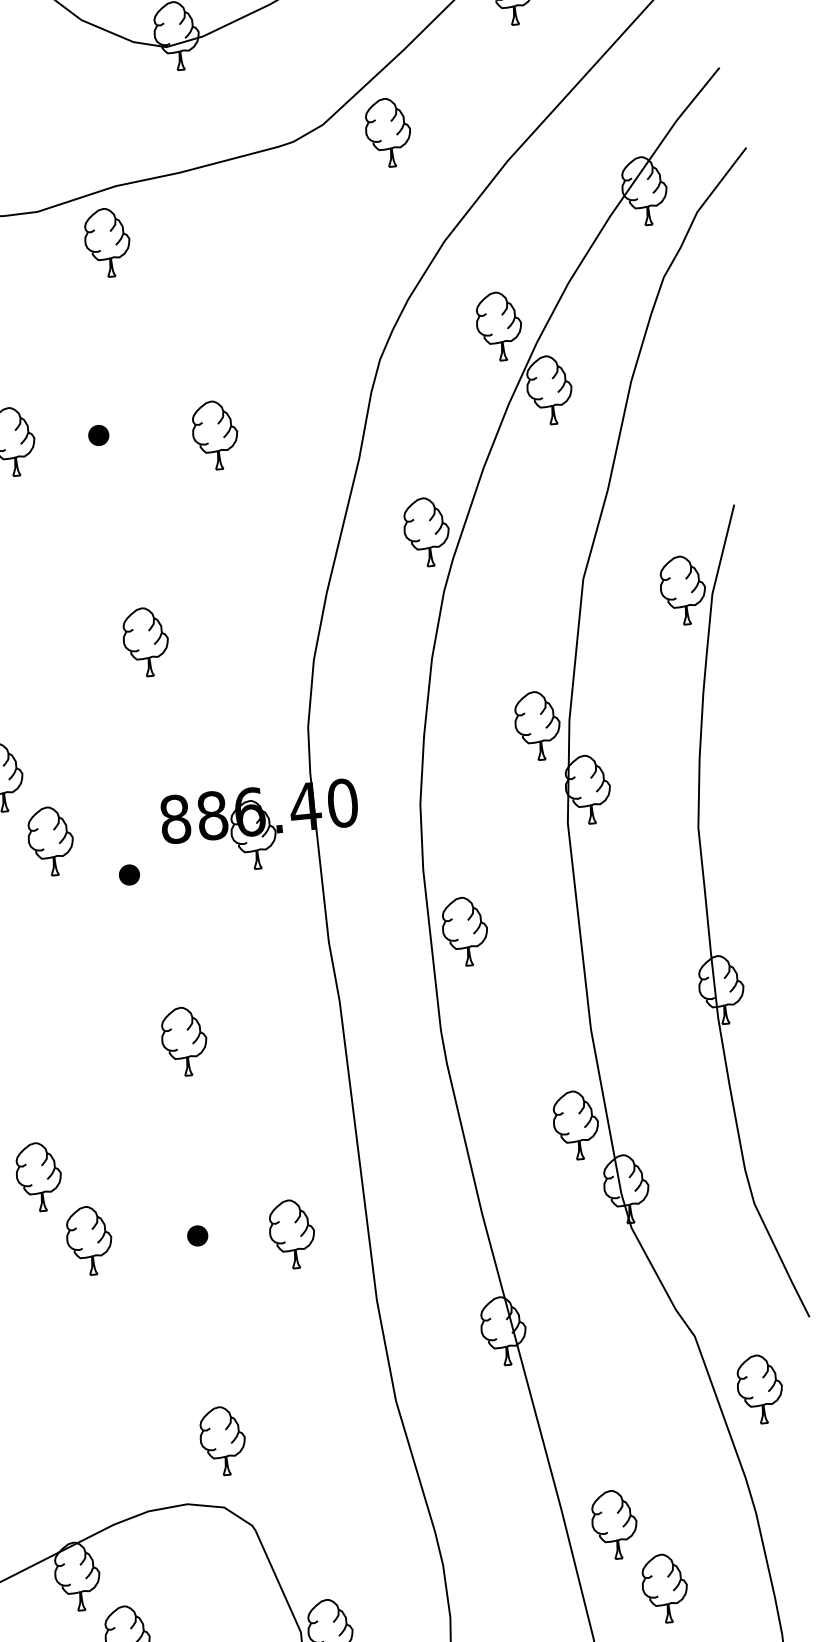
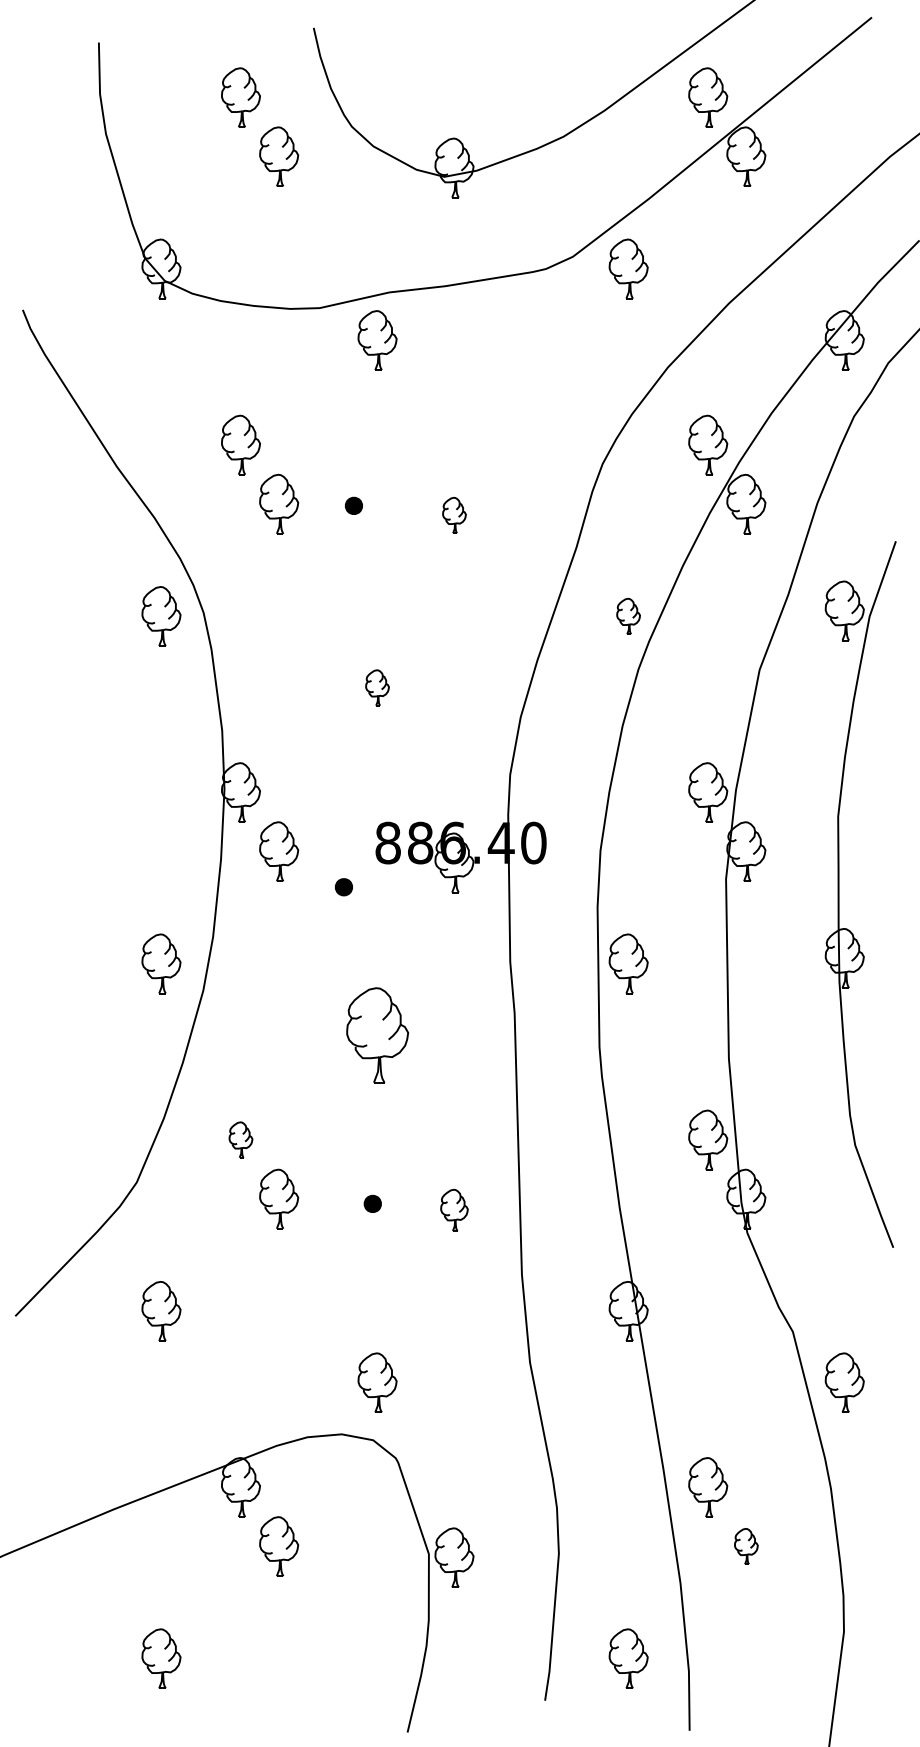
part: (215, 435) -> (454, 515), size x0.6
part: (426, 532) -> (628, 616), size x0.6
part: (145, 641) -> (377, 687), size x0.6
part: (708, 917) -> (839, 894), moved
part: (184, 1041) -> (377, 1035), size x1.6
part: (38, 1176) -> (240, 1139), size x0.6
part: (292, 1234) -> (454, 1210), size x0.7
part: (665, 1588) -> (746, 1546), size x0.6

